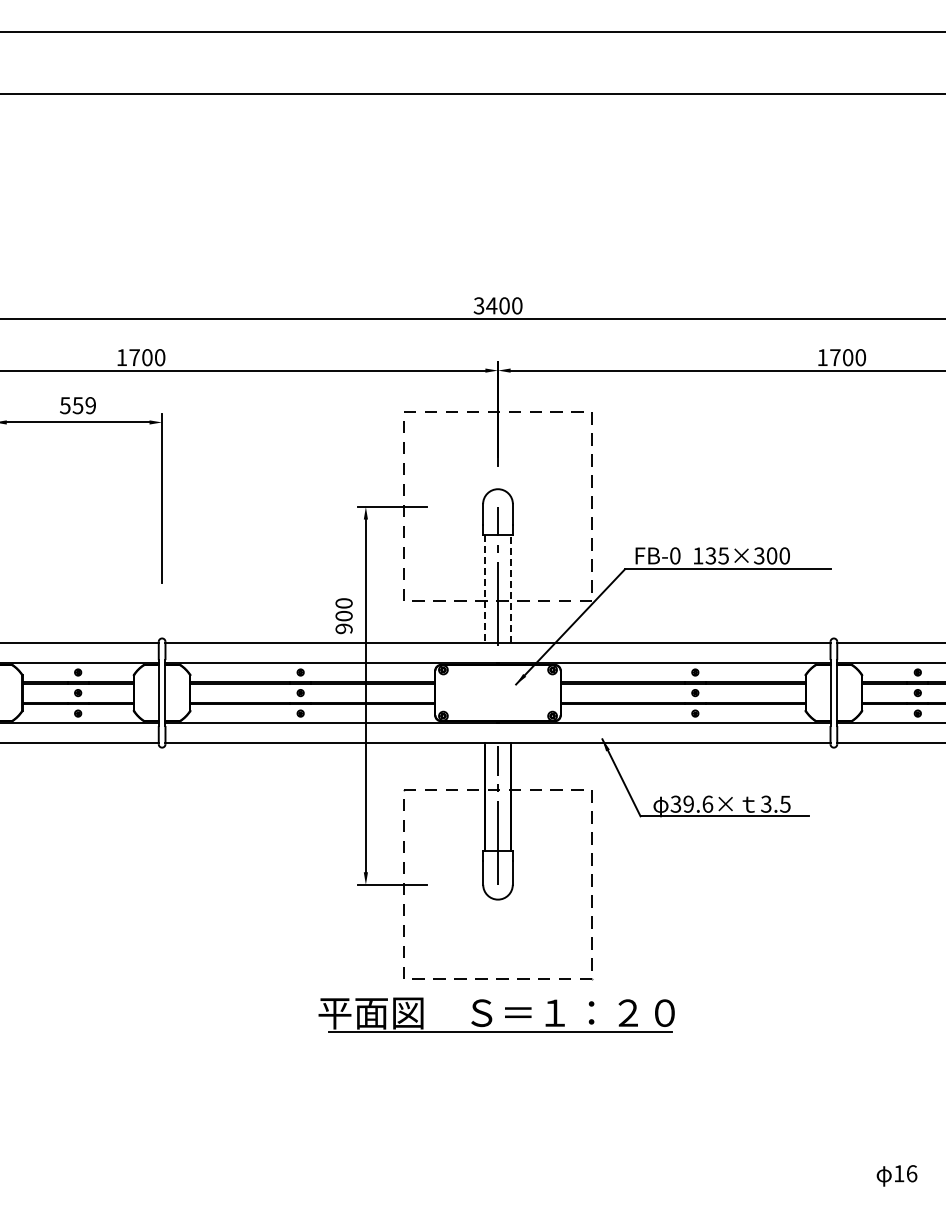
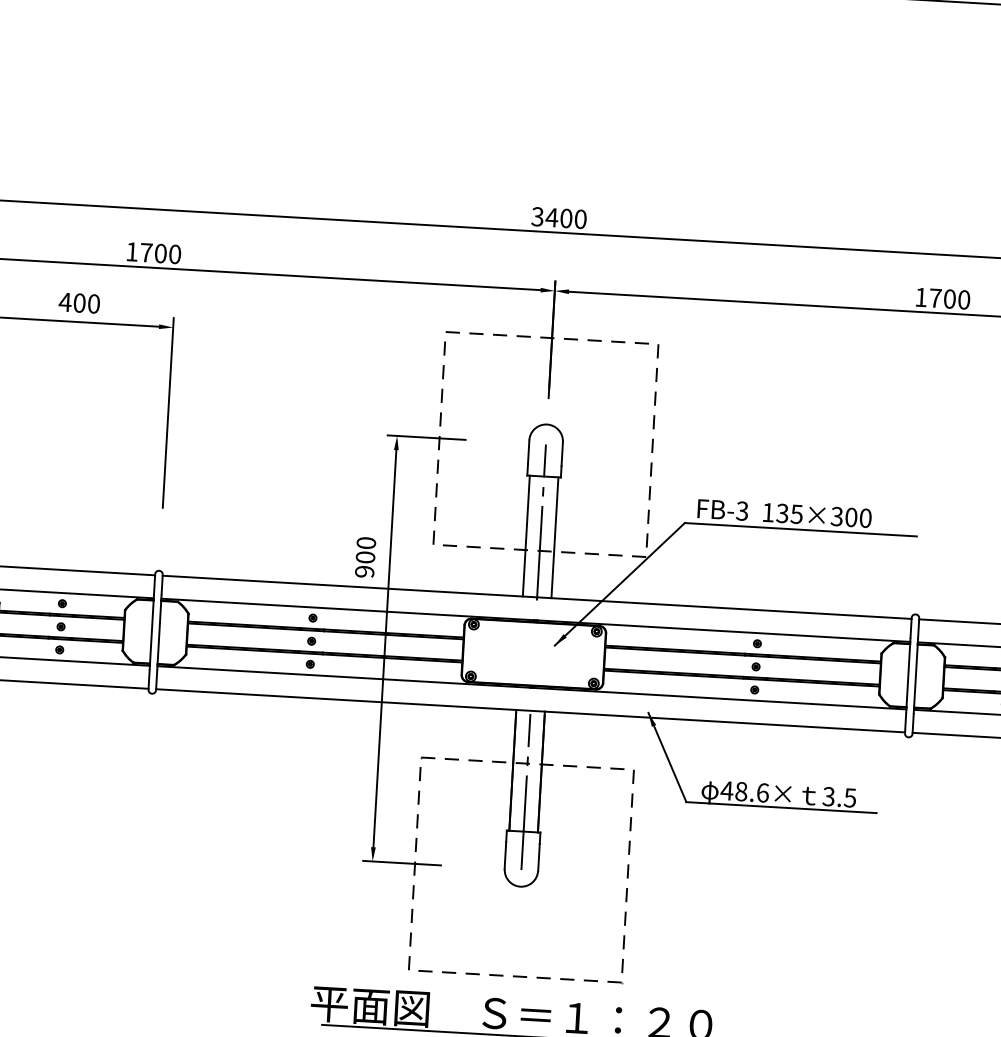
text: (77, 405) -> (79, 302), 559 -> 400
text: (674, 555) -> (741, 510), FB-0 -> FB-3
line: (485, 589) -> (526, 536), dashed -> solid
line: (510, 589) -> (554, 538), dashed -> solid
text: (682, 803) -> (734, 790), 39.6× -> 48.6×

